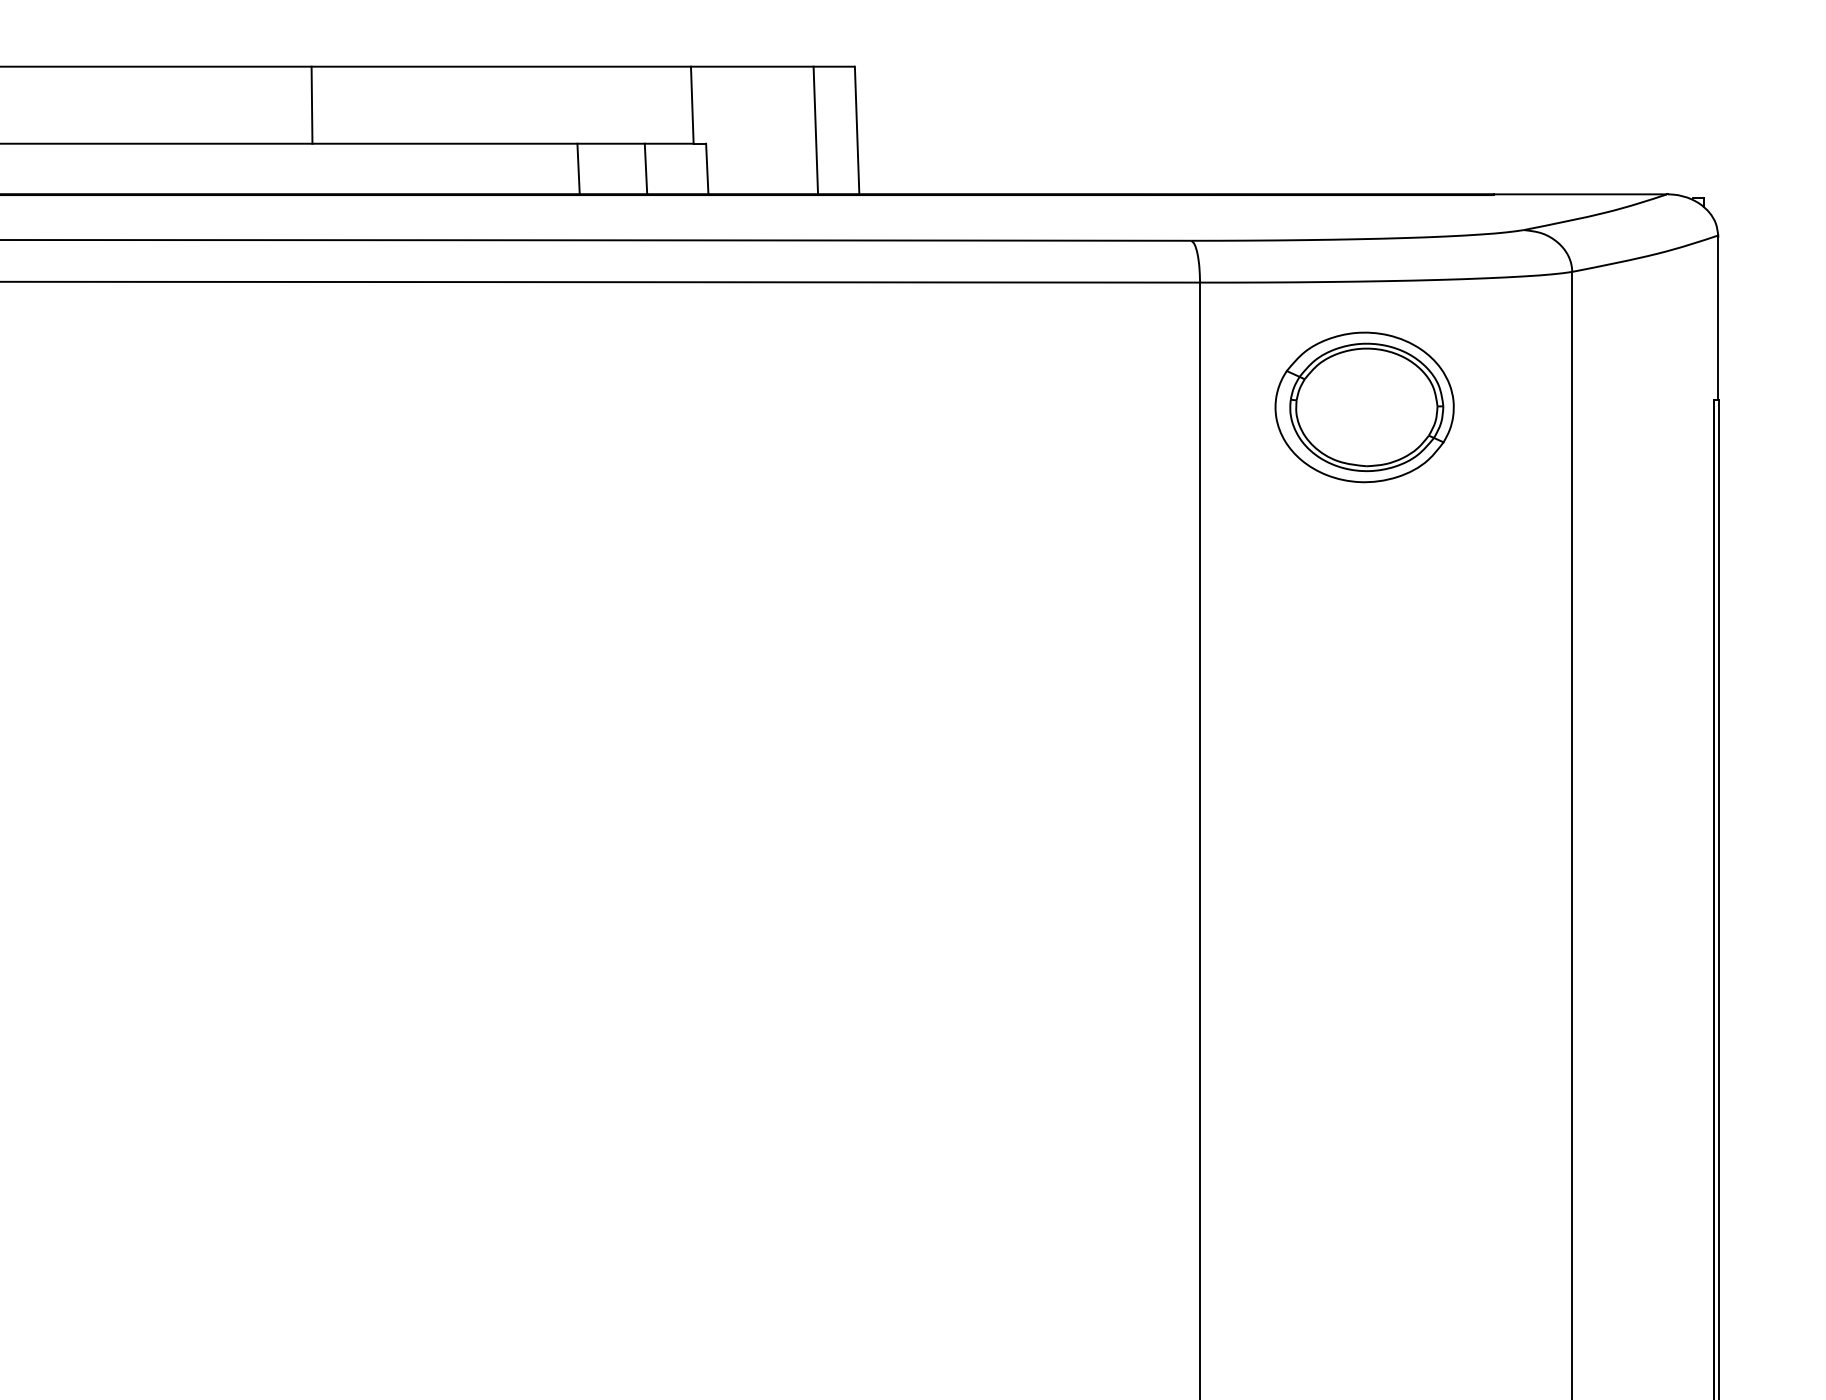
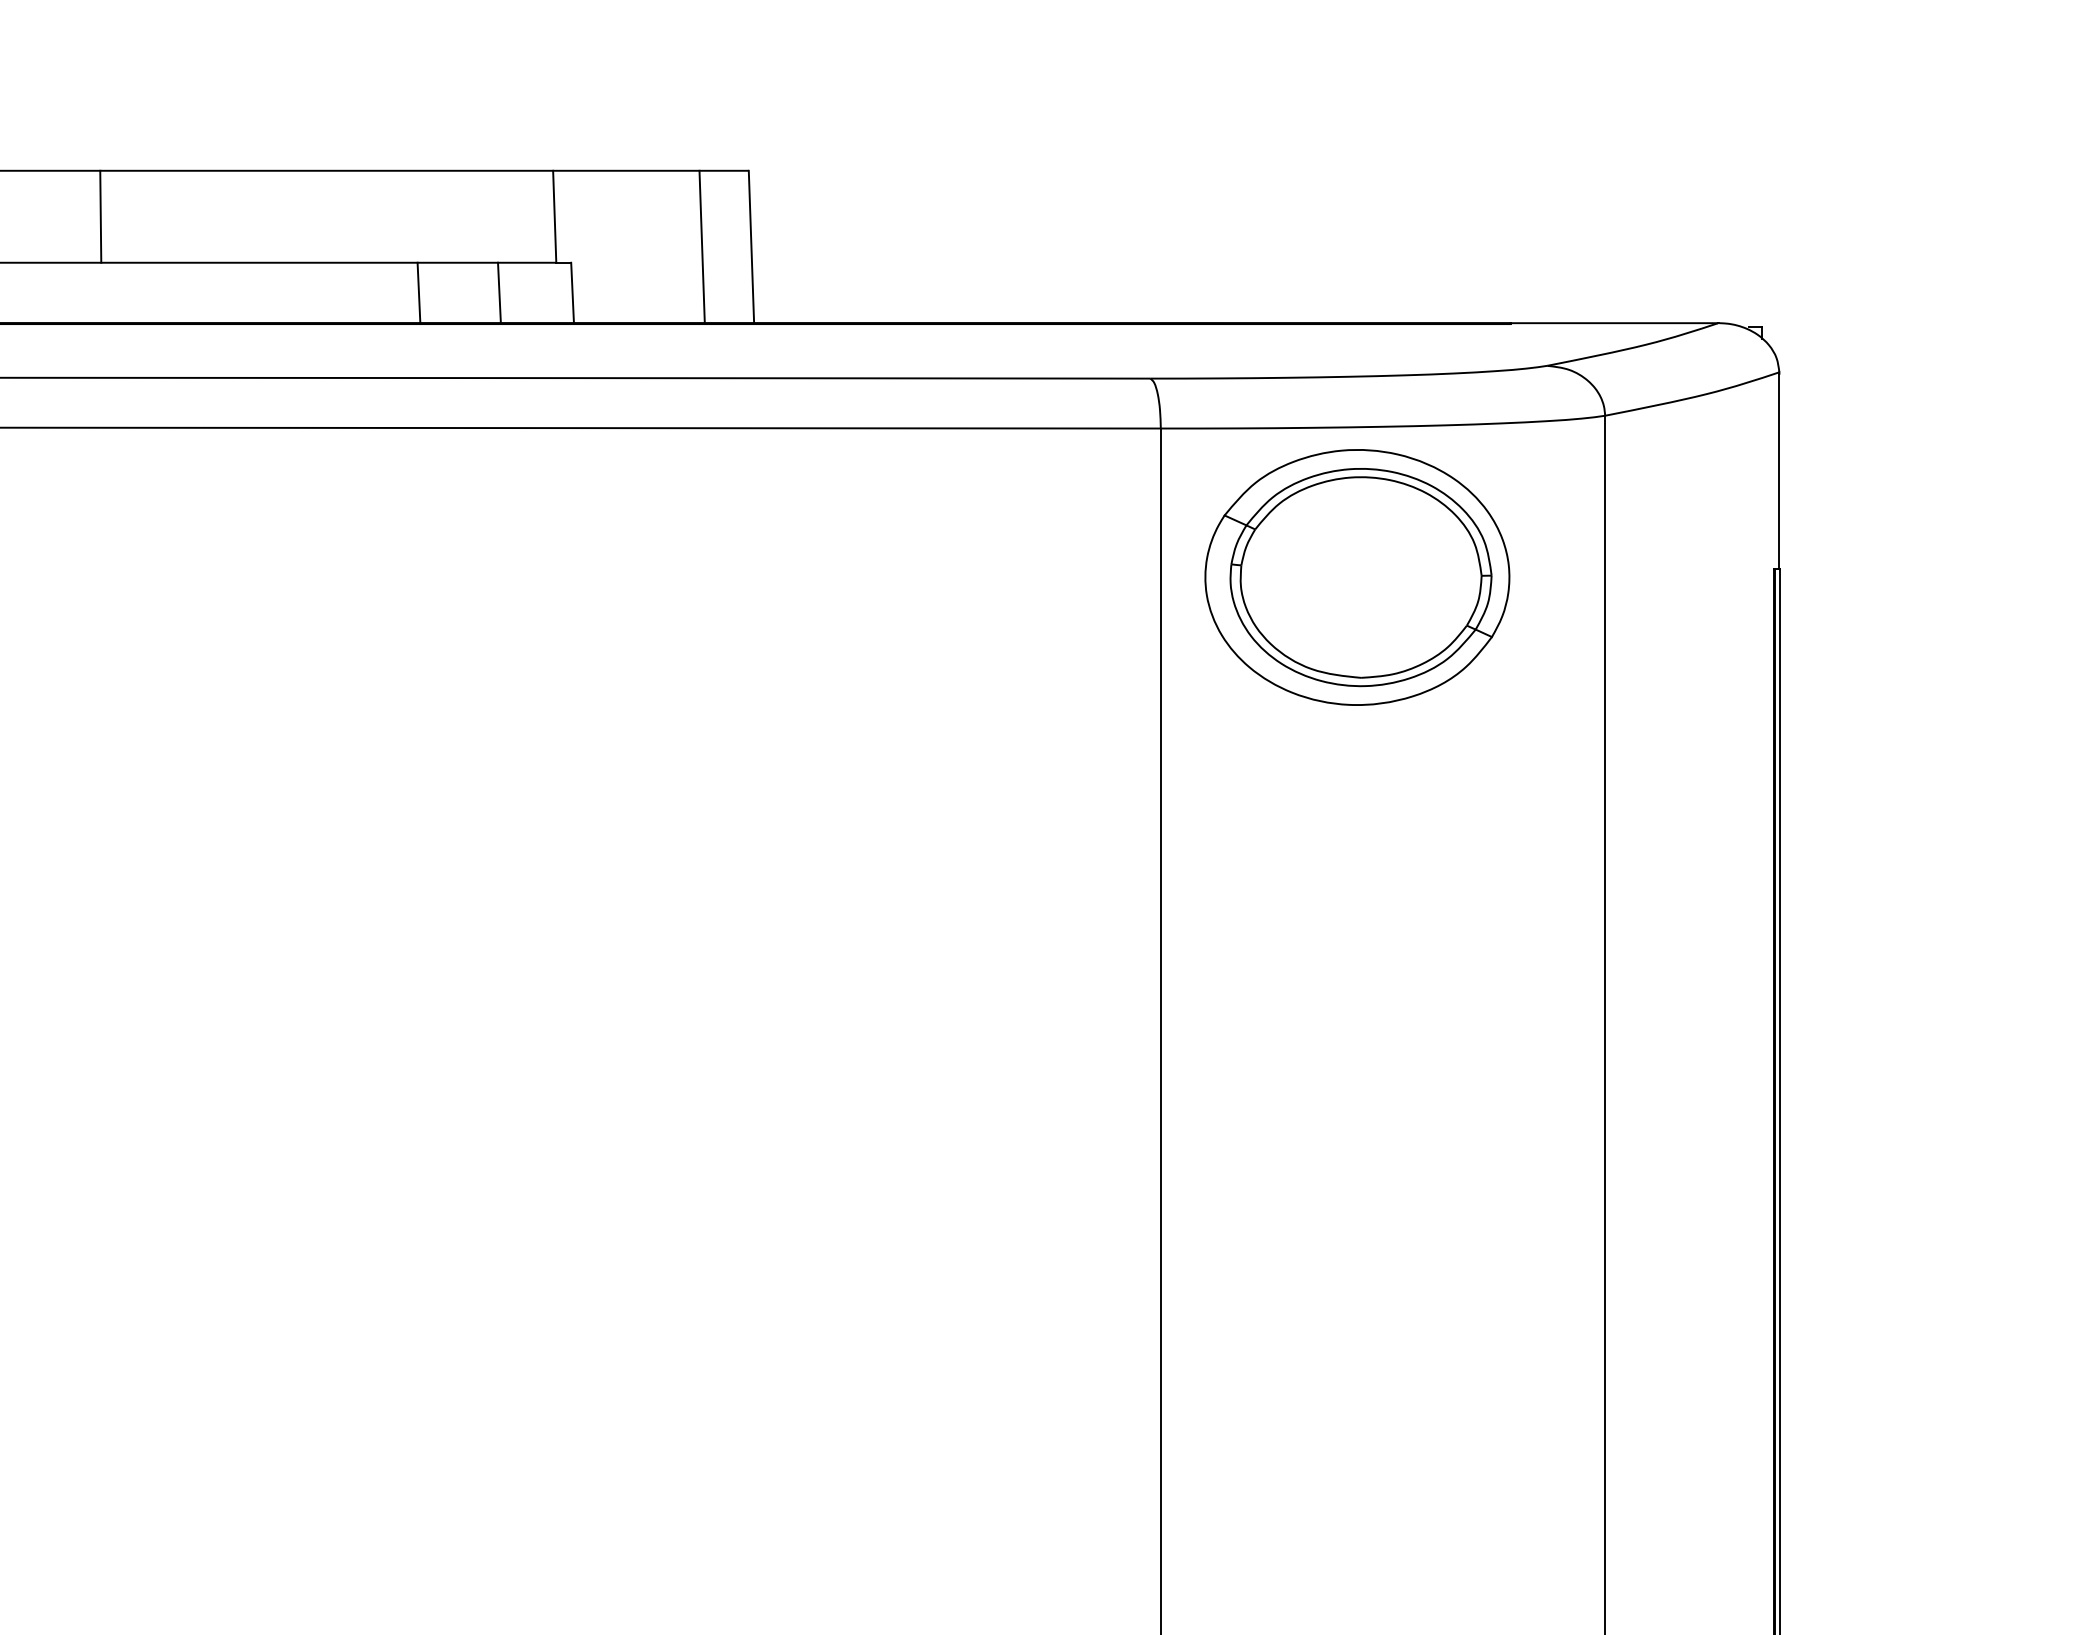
part: (1364, 407) -> (1357, 577), size x1.43

